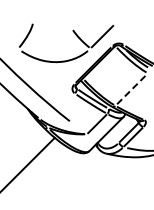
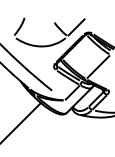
line: (131, 89) -> (98, 66), dashed -> solid

